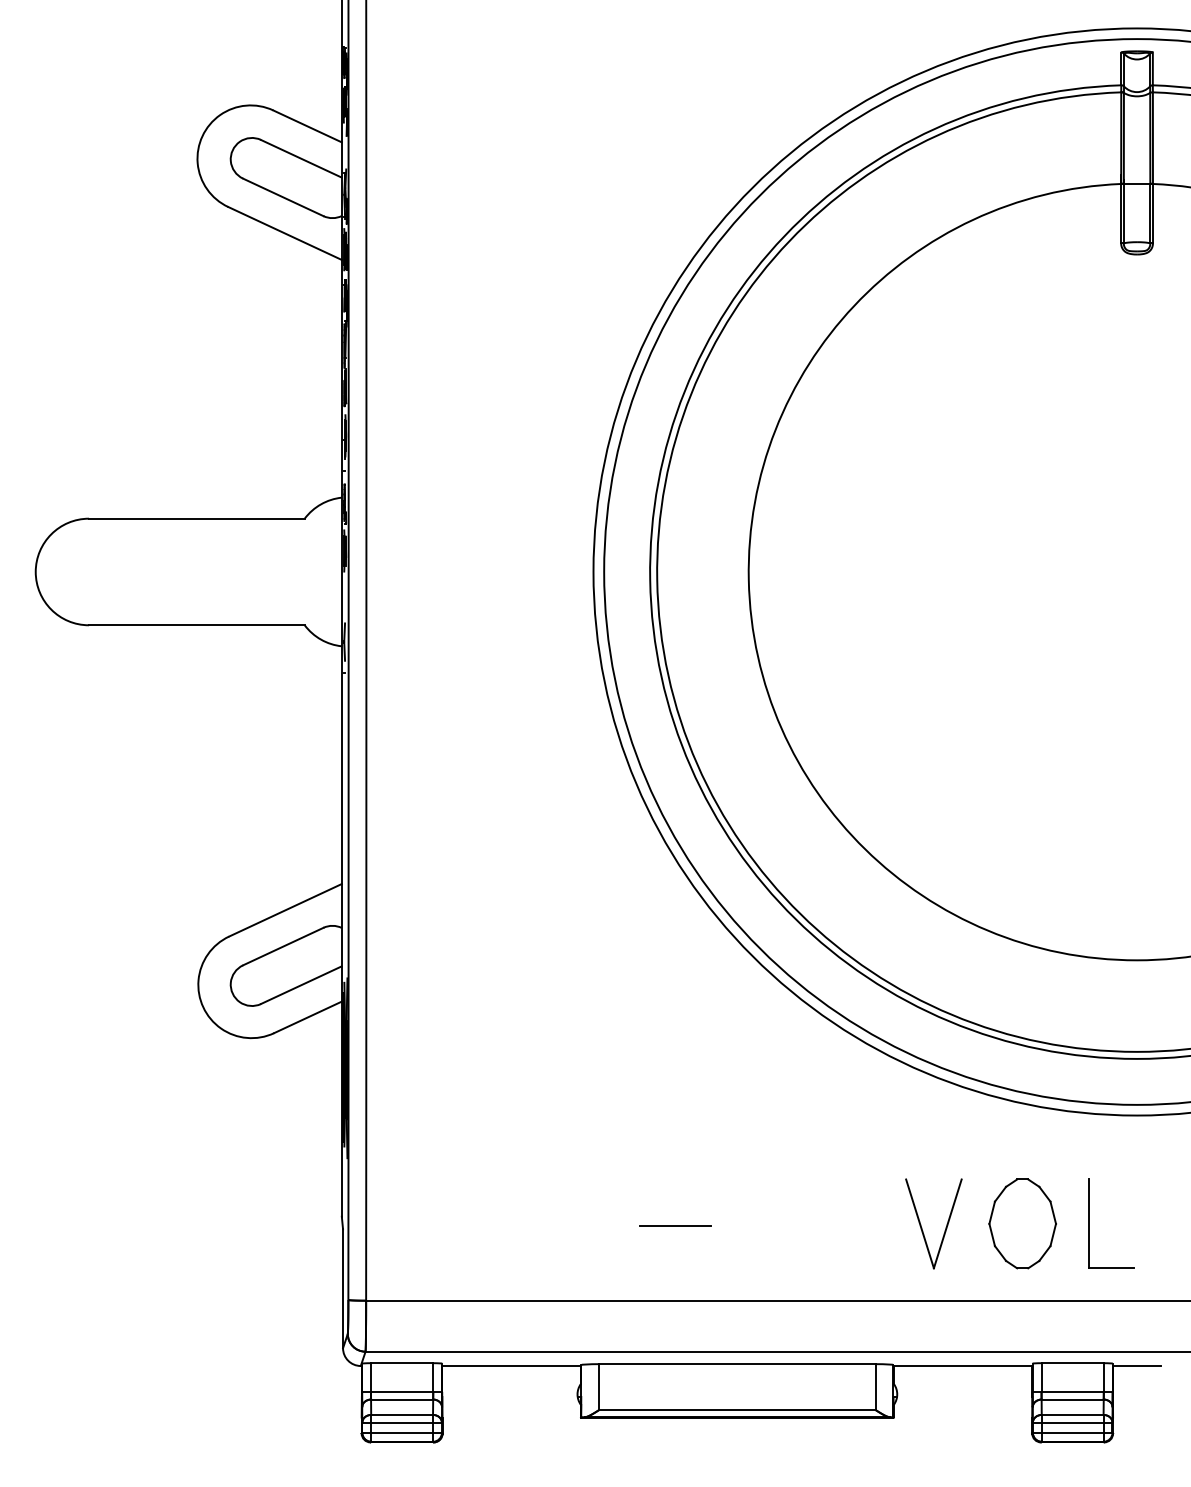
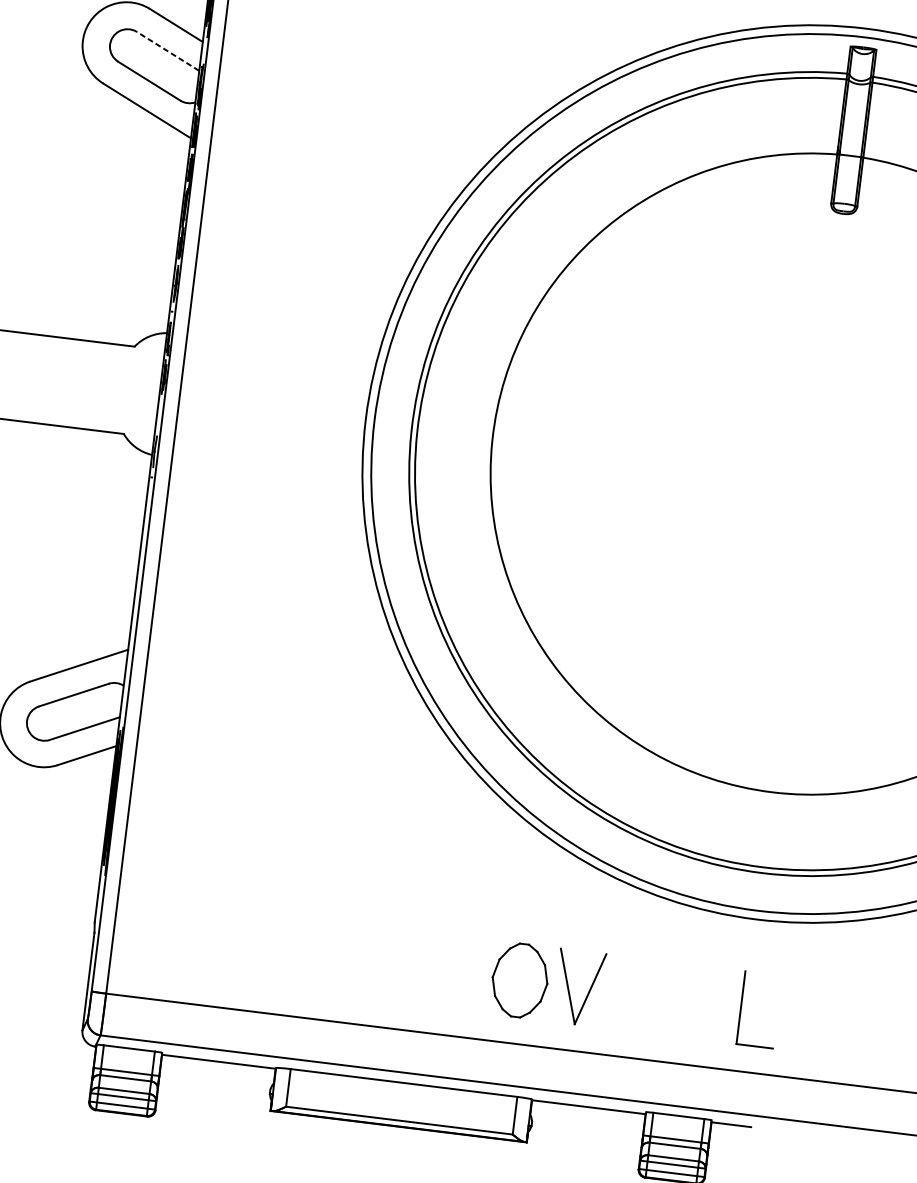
line: (300, 158) -> (167, 51), solid -> dashed
part: (1022, 1223) -> (519, 980), moved
part: (1089, 1223) -> (741, 1007), moved
line: (674, 1225) -> (366, 963), removed

